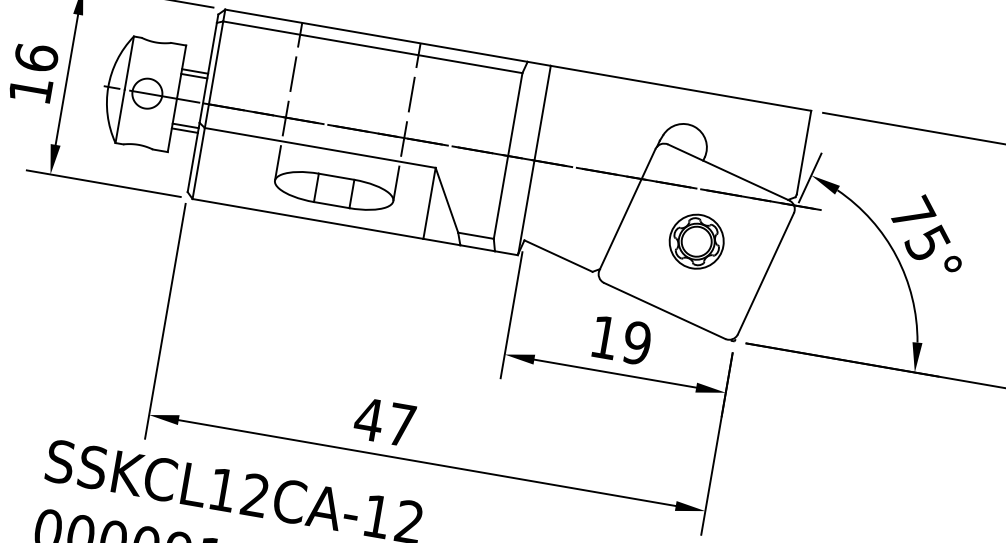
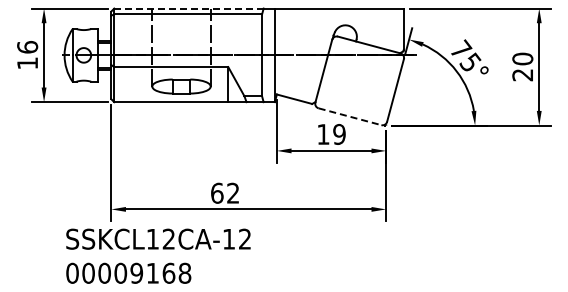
line: (375, 35) -> (188, 8), solid -> dashed
part: (696, 240) -> (359, 80), removed
line: (665, 310) -> (350, 116), solid -> dashed
text: (384, 420) -> (224, 192), 47 -> 62

